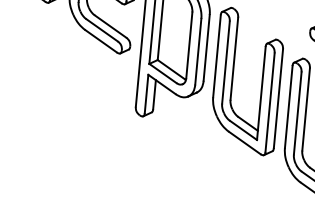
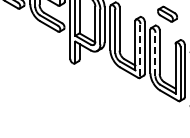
line: (270, 101) -> (140, 49), solid -> dashed
line: (297, 113) -> (155, 54), solid -> dashed

